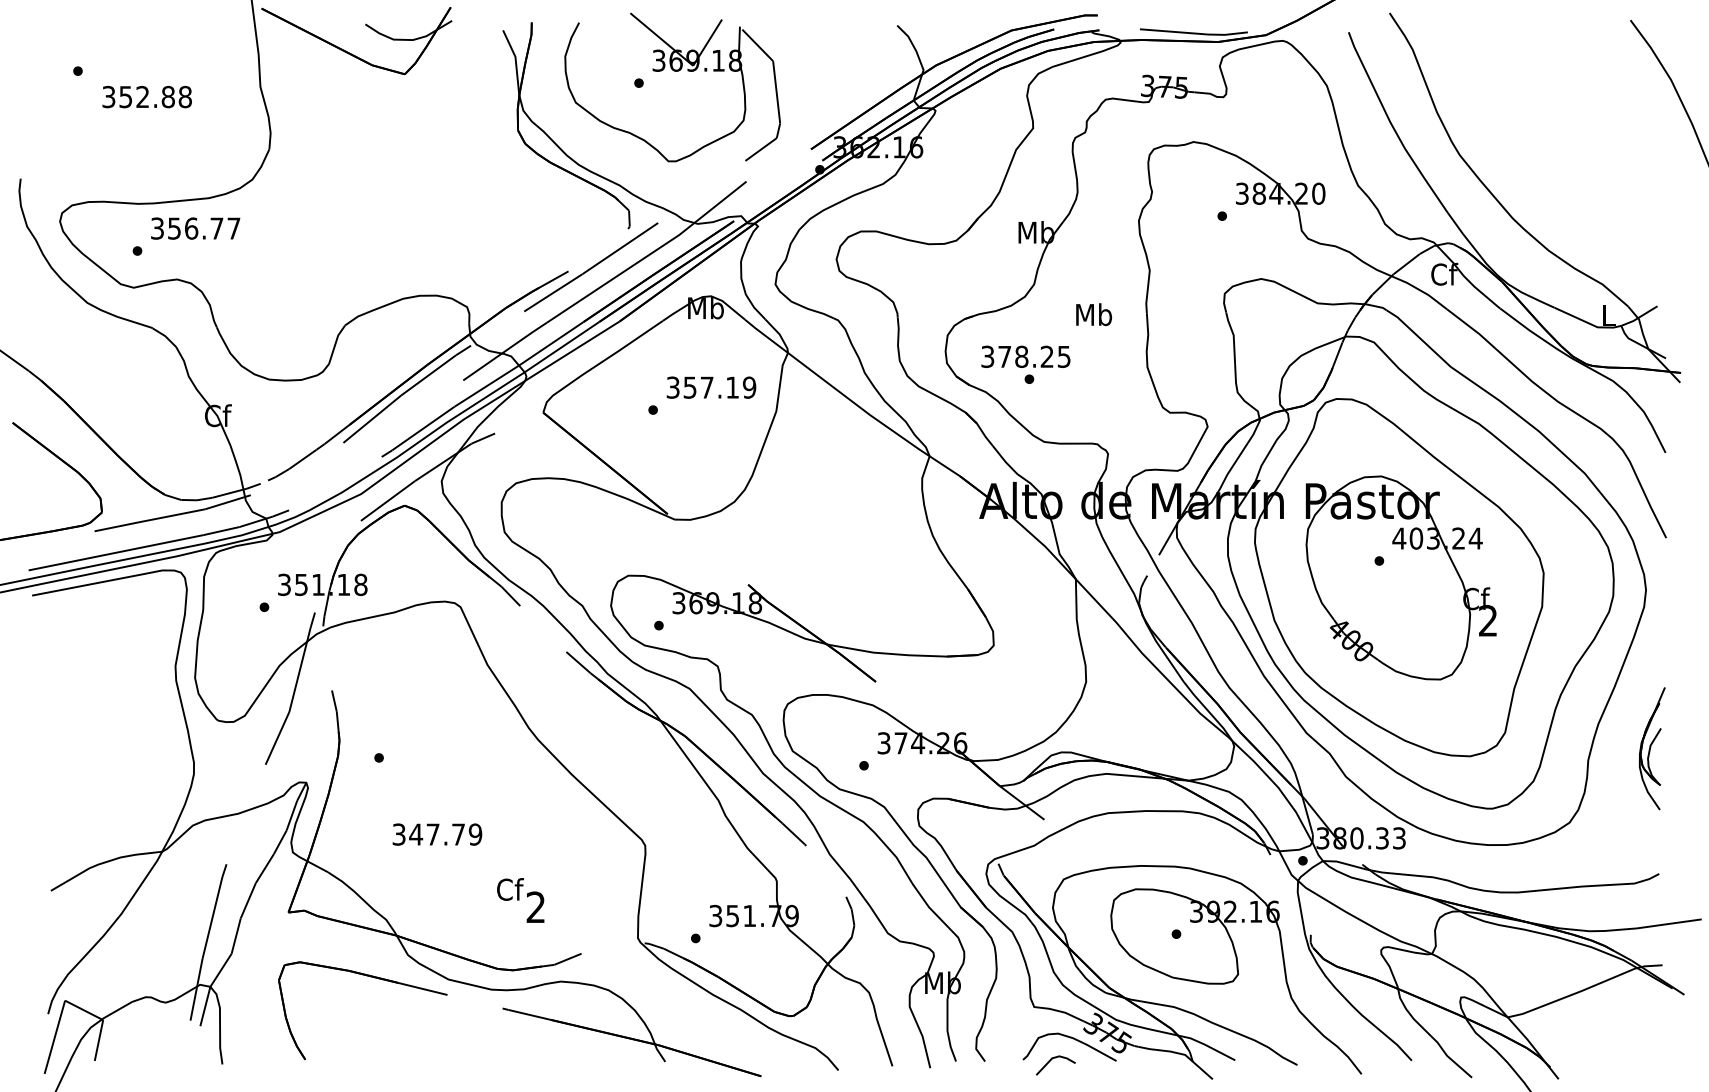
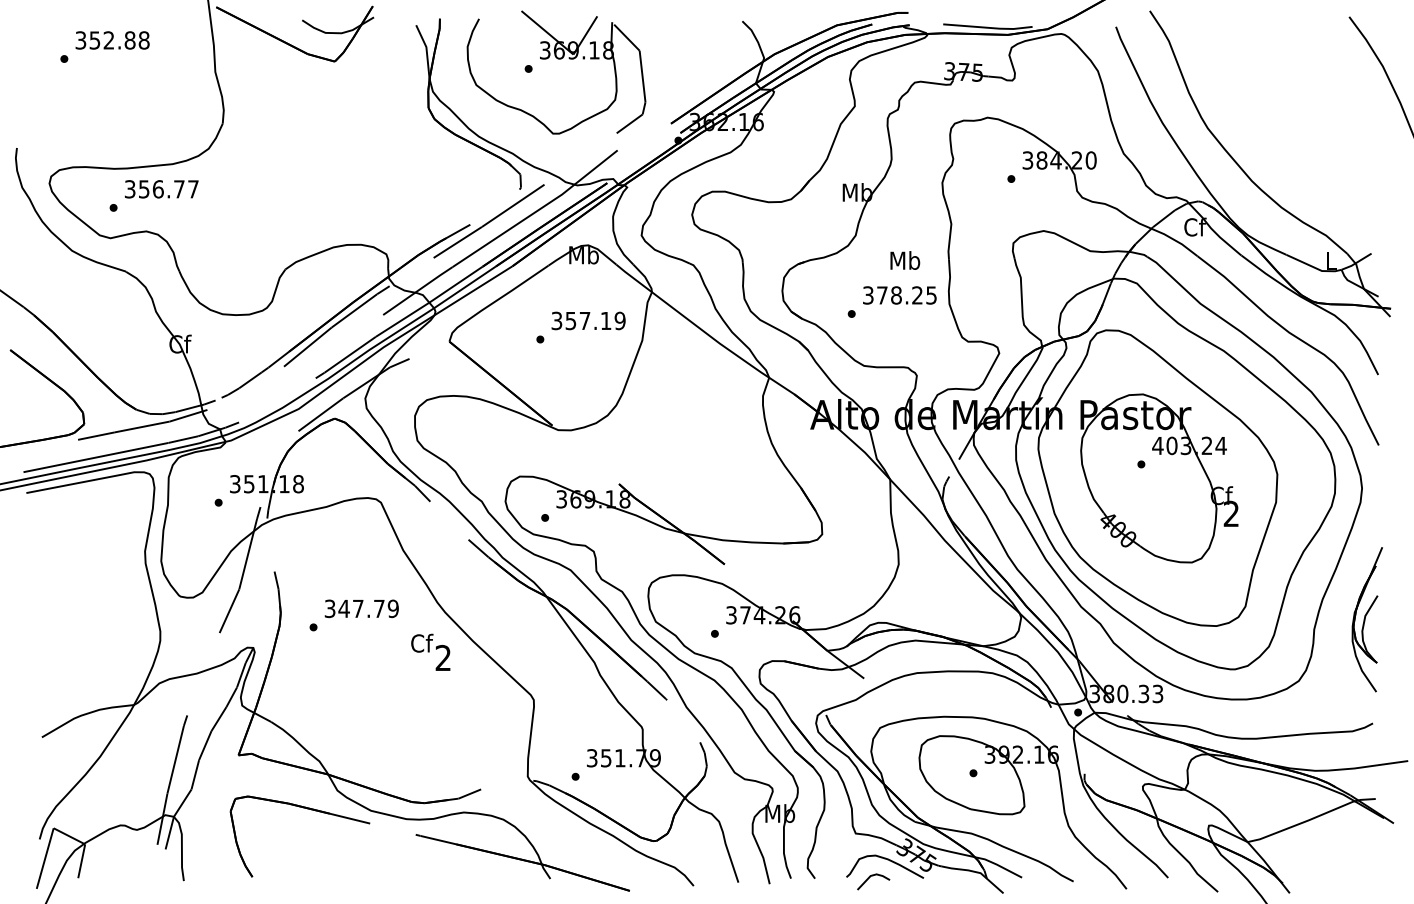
text: (147, 97) -> (112, 40), moved
text: (1025, 356) -> (899, 295), moved
part: (1651, 748) -> (1366, 619), size x1.43
text: (437, 834) -> (361, 608), moved
text: (520, 899) -> (430, 651), moved

